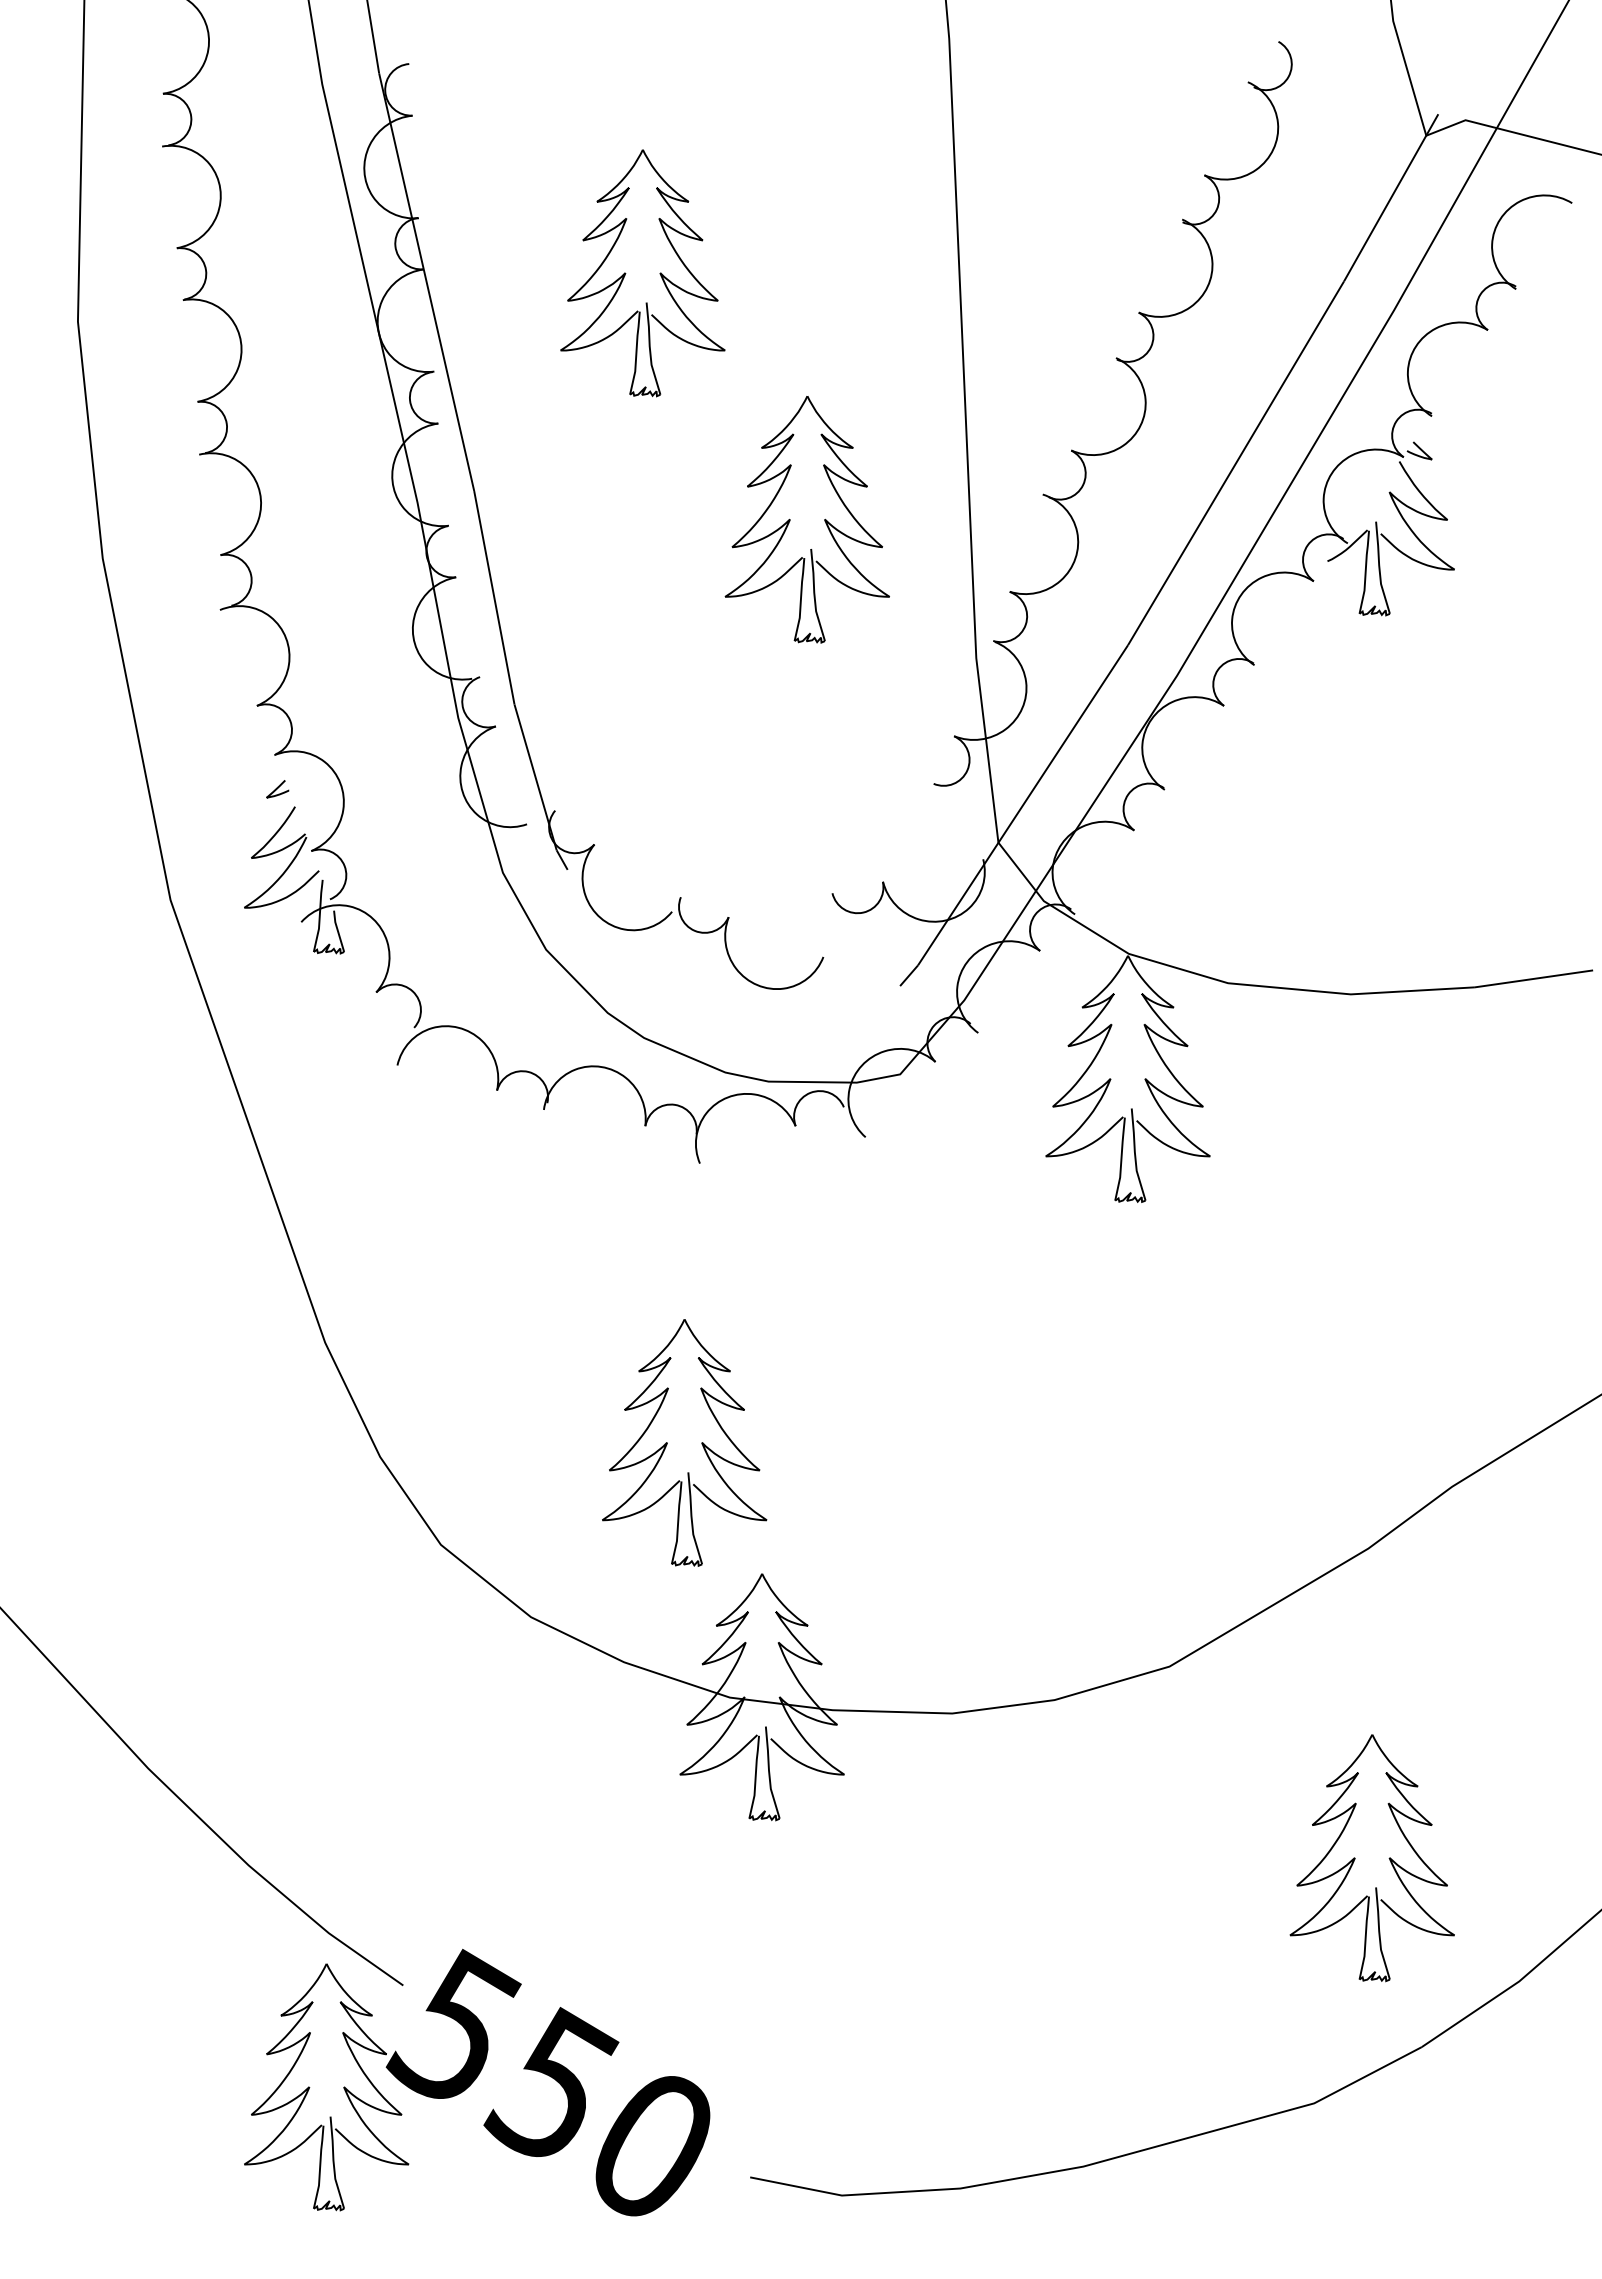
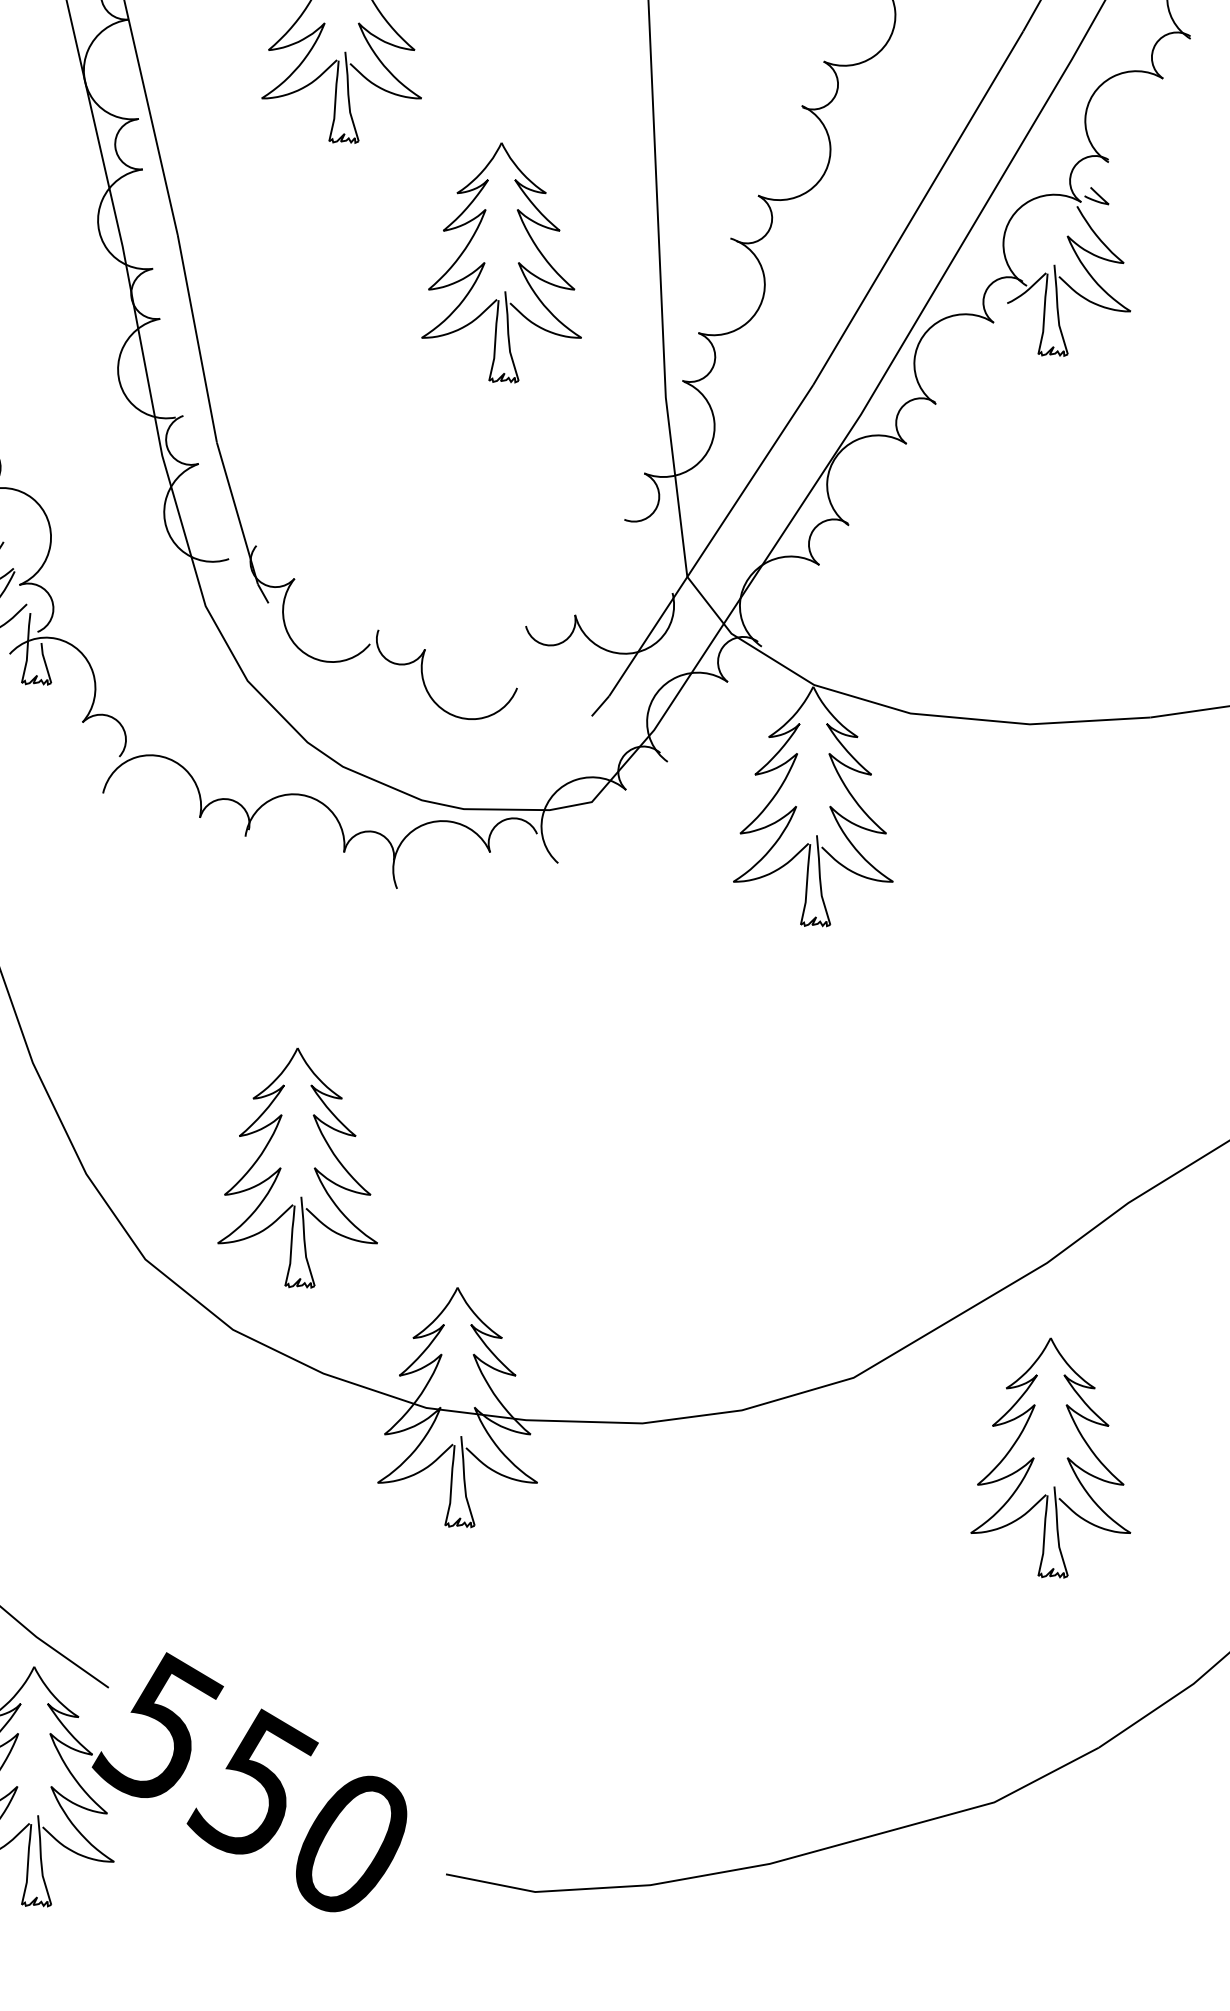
part: (667, 1442) -> (281, 1167), moved
part: (1355, 1858) -> (1034, 1458), moved

